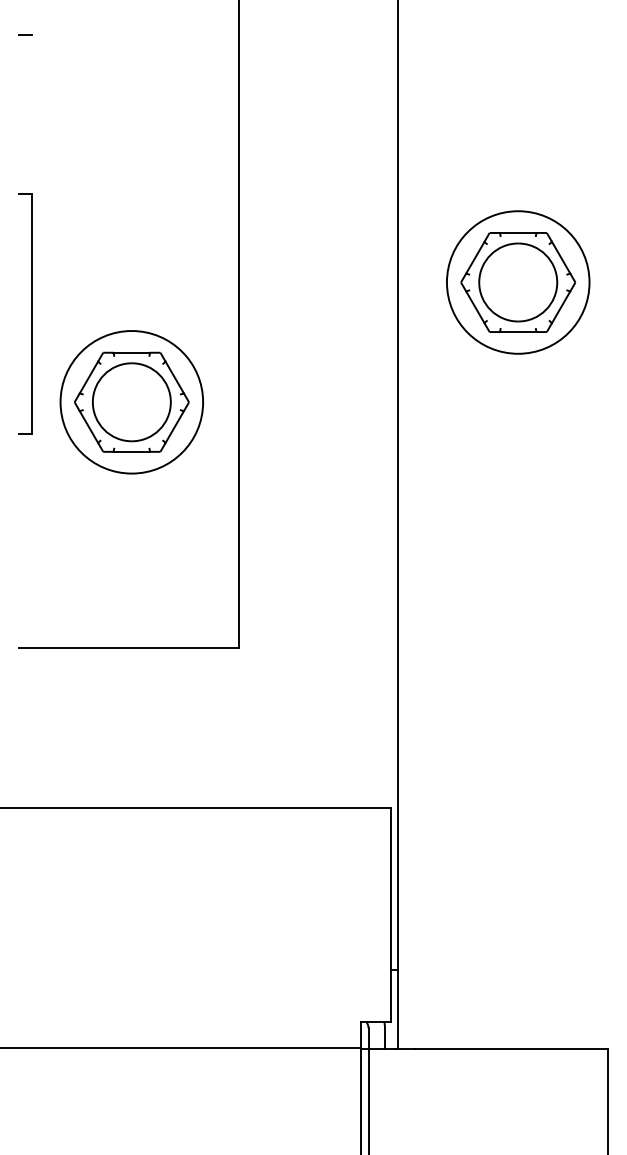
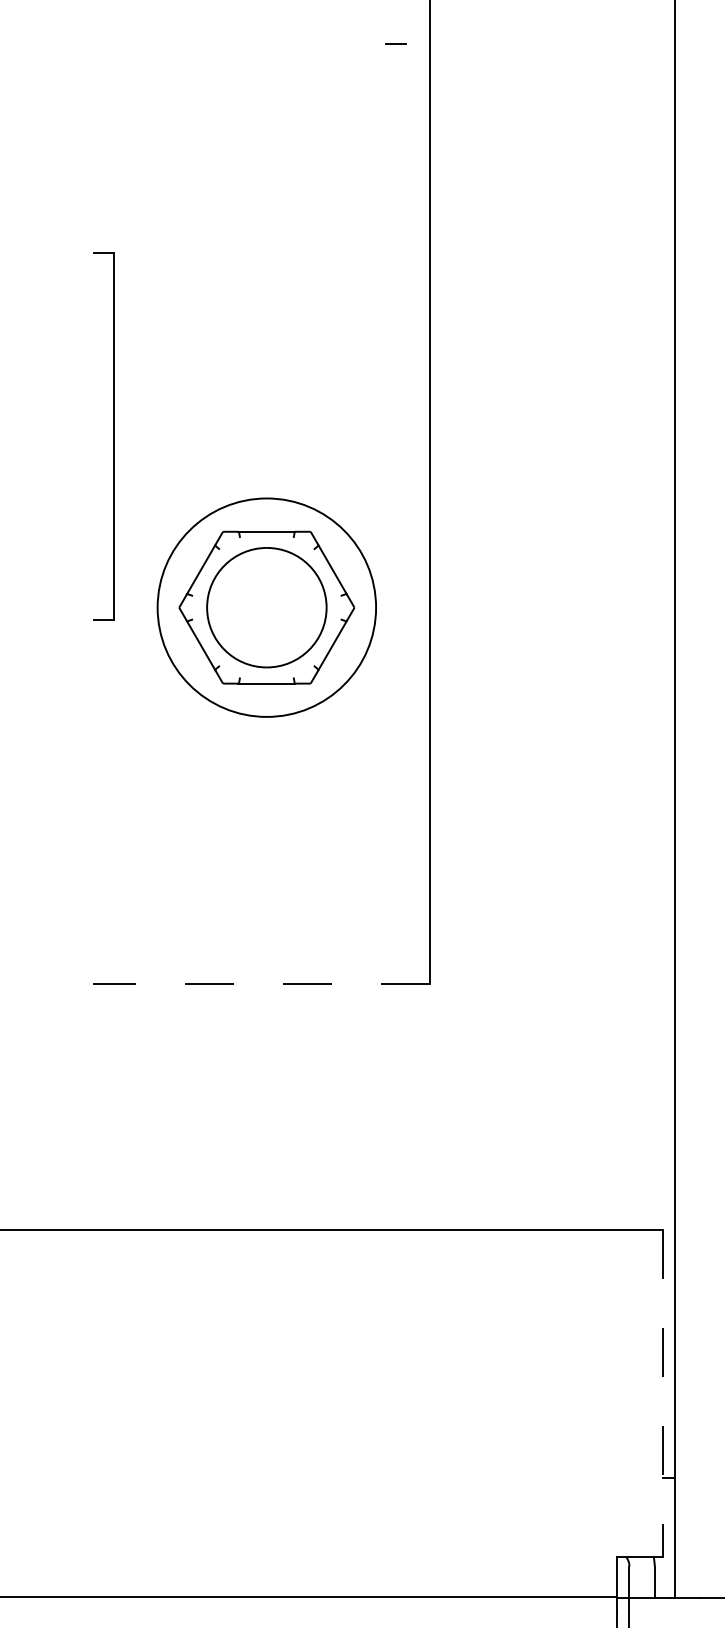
line: (25, 34) -> (396, 44), moved
part: (25, 313) -> (103, 434), moved
line: (131, 647) -> (266, 983), solid -> dashed
line: (390, 915) -> (663, 1394), solid -> dashed

